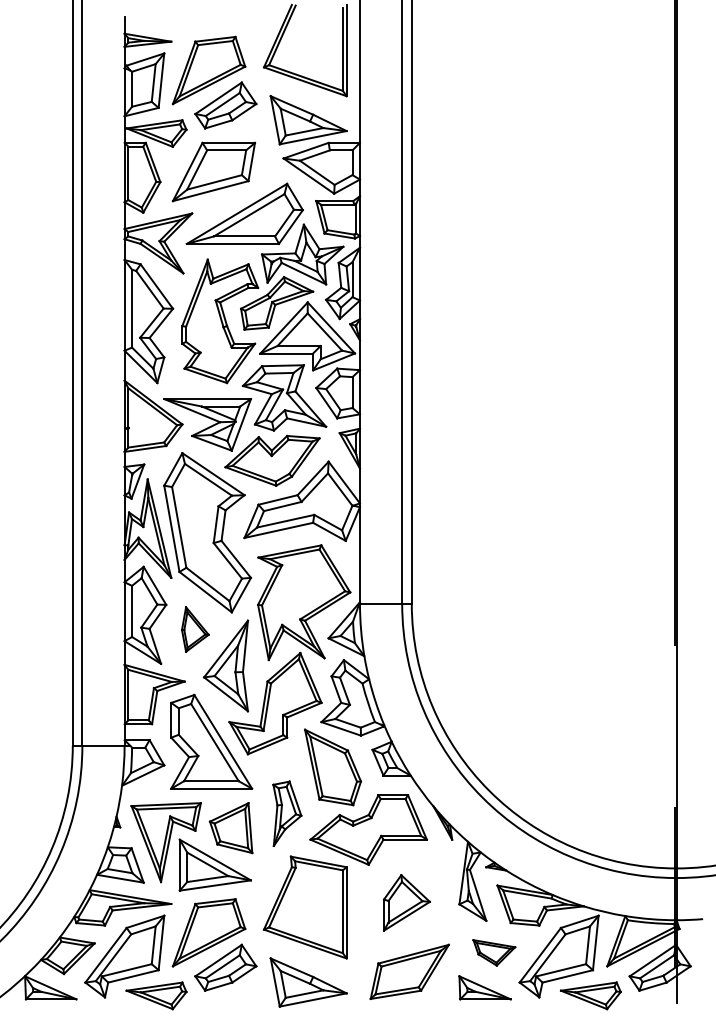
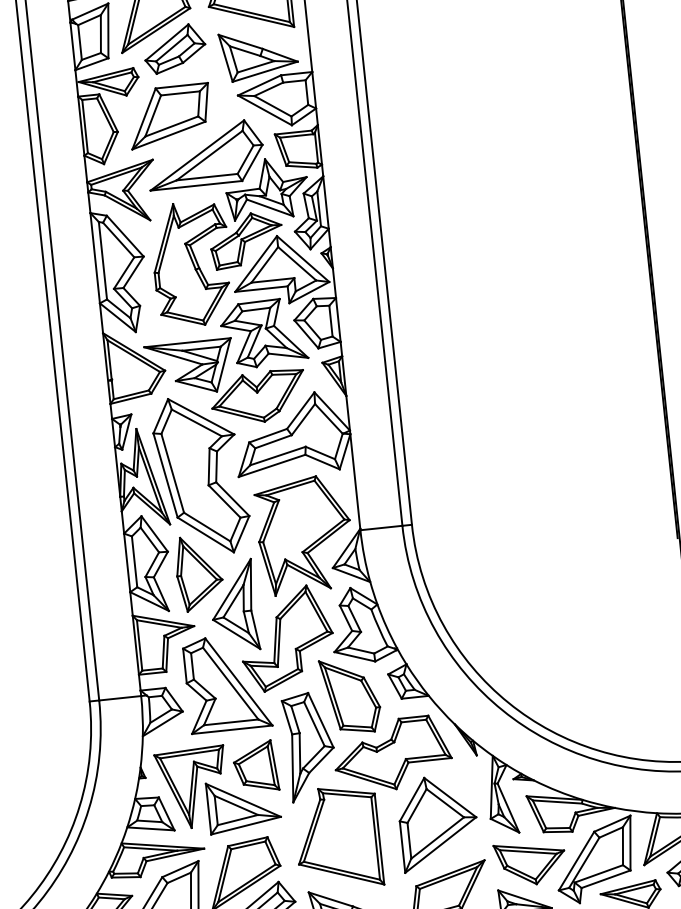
part: (195, 629) -> (199, 573), size x1.67
part: (287, 813) -> (310, 746), size x1.67
part: (406, 902) -> (437, 822), size x1.67
part: (494, 952) -> (530, 863), size x1.67

